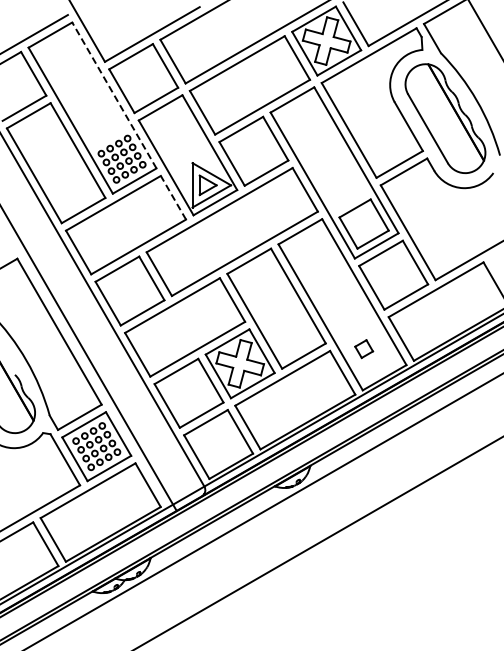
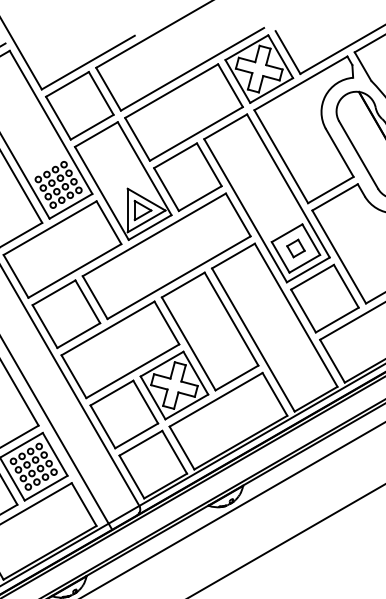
line: (114, 95) -> (51, 122), dashed -> solid
line: (173, 197) -> (109, 222), dashed -> solid
part: (364, 349) -> (296, 248), moved

